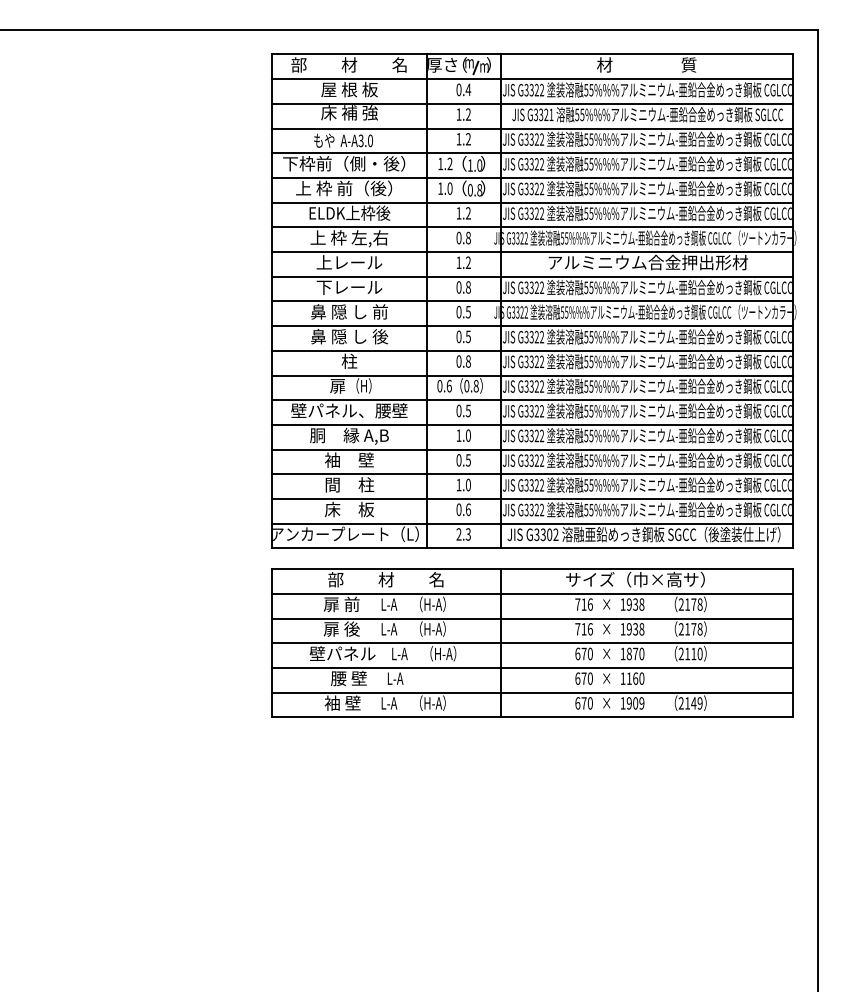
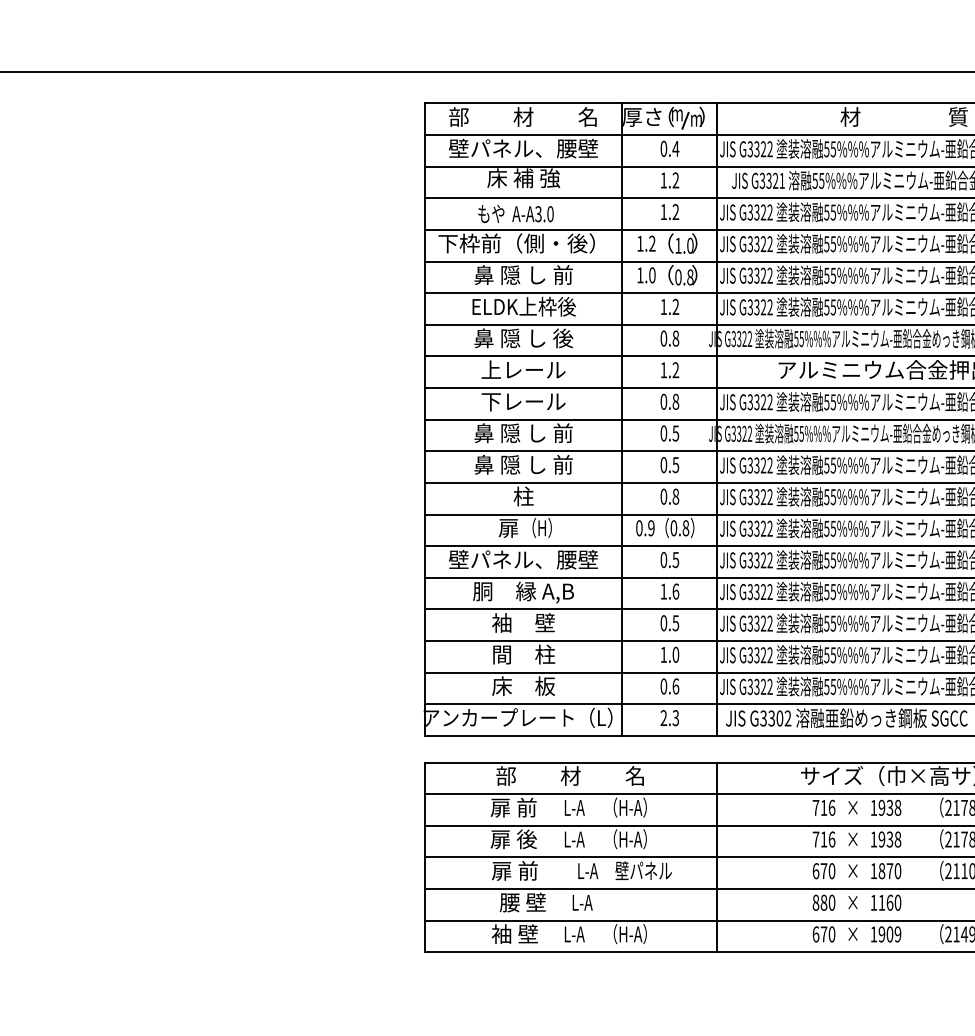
text: (349, 89) -> (523, 148), 屋 根 板 -> 壁パネル、腰壁
text: (344, 188) -> (517, 275), 上 枠 前（後） -> 鼻 隠 し 前
text: (349, 238) -> (523, 339), 上 枠 左,右 -> 鼻 隠 し 後
text: (380, 336) -> (563, 464), 鼻 隠 し 後 -> 鼻 隠 し 前
text: (448, 386) -> (650, 528), 0.6 -> 0.9
text: (468, 435) -> (675, 591), 1.0 -> 1.6
text: (342, 653) -> (514, 870), 壁パネル -> 扉 前
text: (443, 653) -> (643, 870), （H-A） -> 壁パネル
text: (580, 678) -> (819, 902), 670 -> 880

